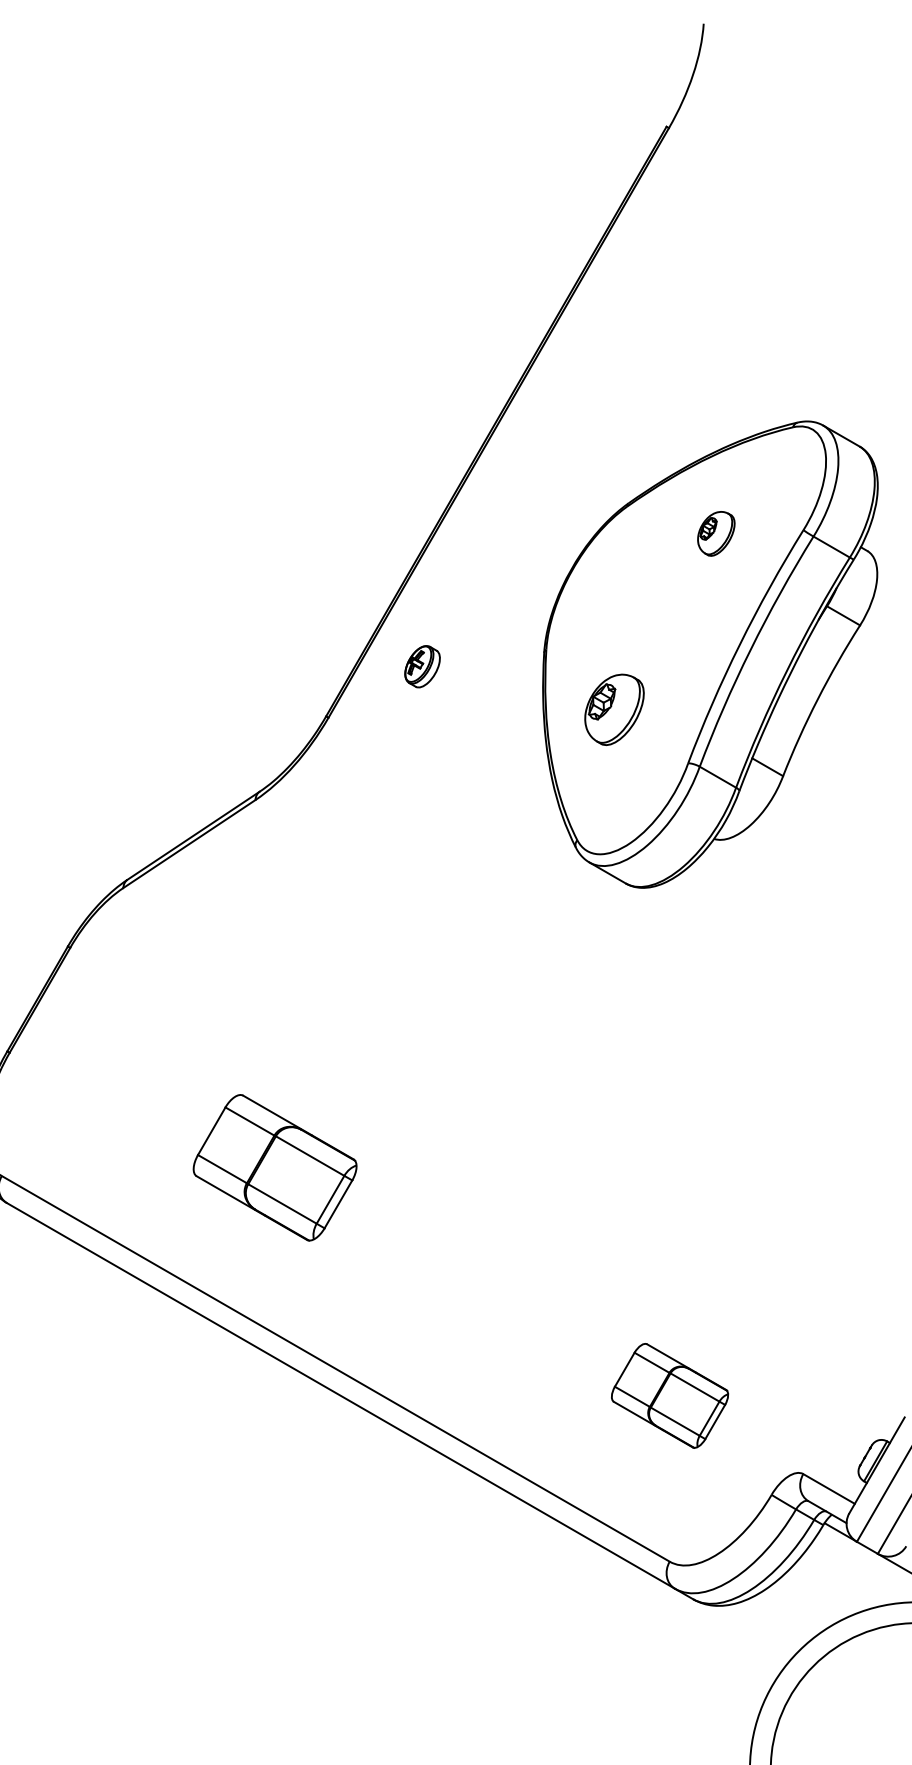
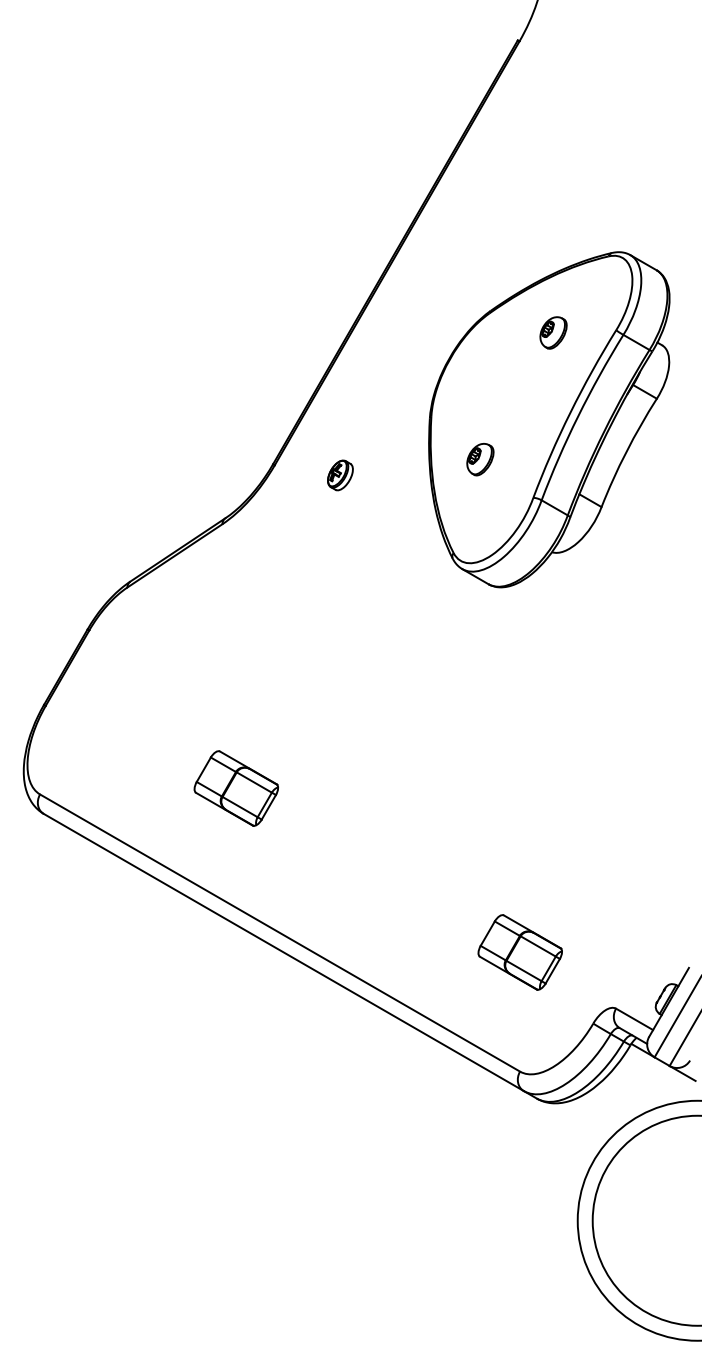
part: (422, 666) -> (340, 475), moved
part: (614, 709) -> (480, 459), size x0.62
part: (273, 1167) -> (235, 788), size x0.71

